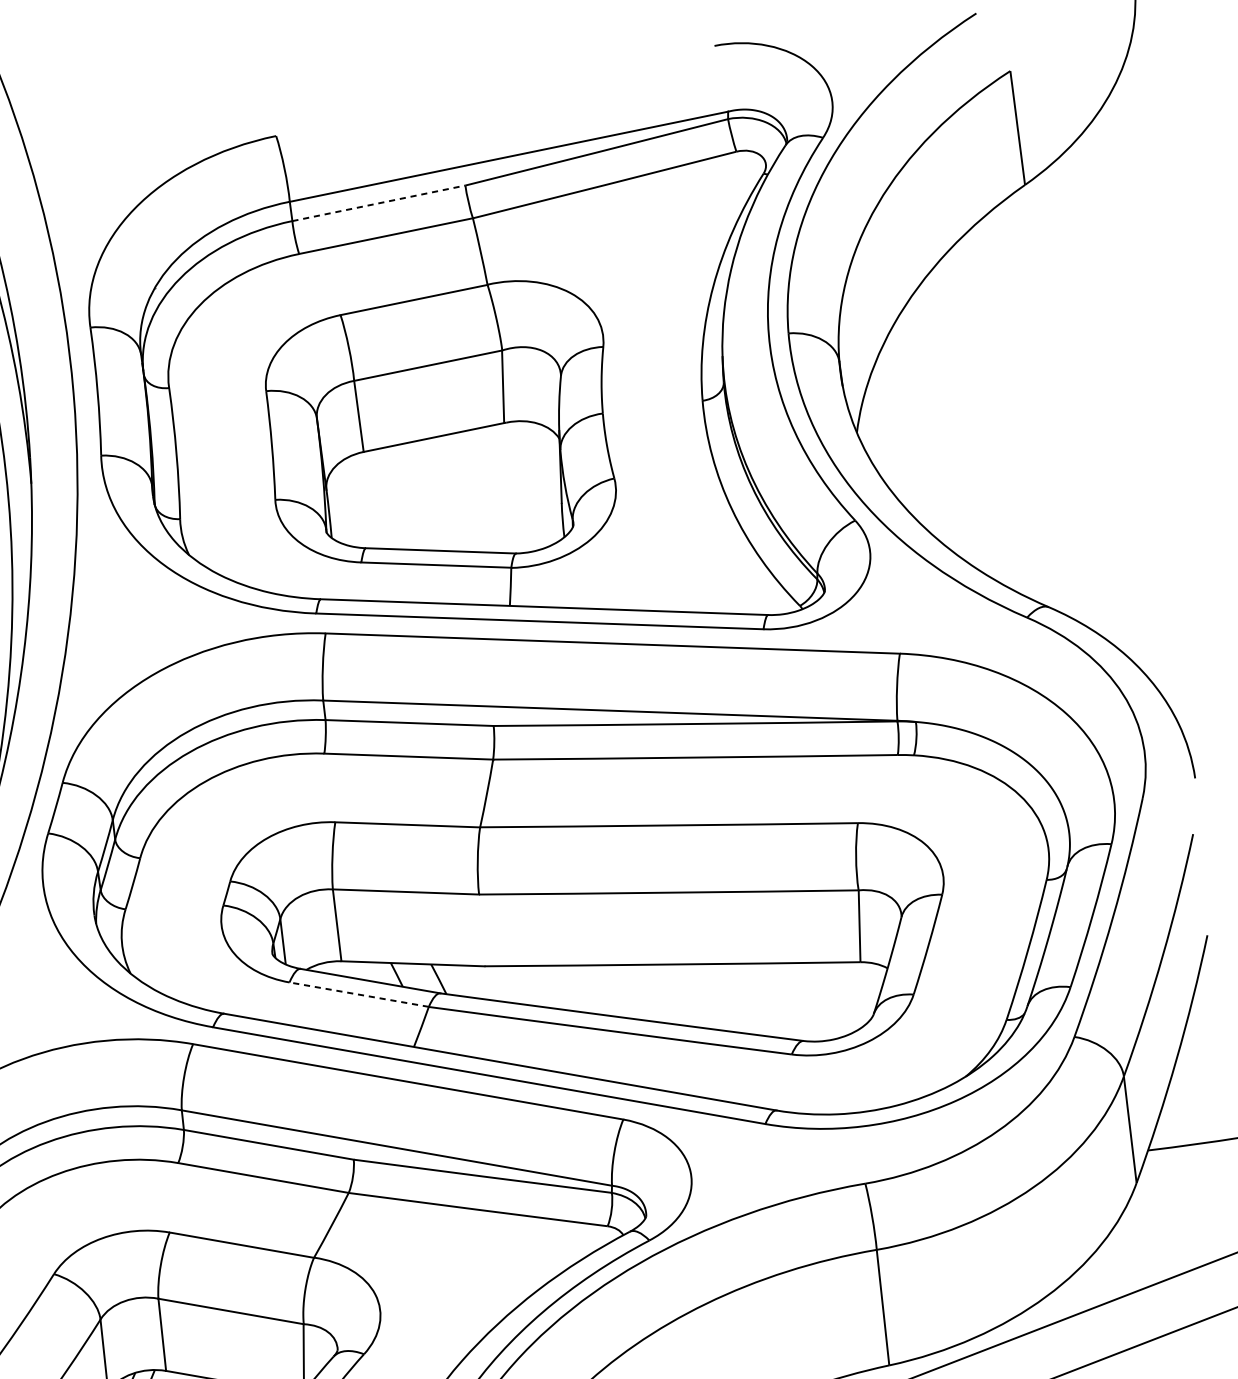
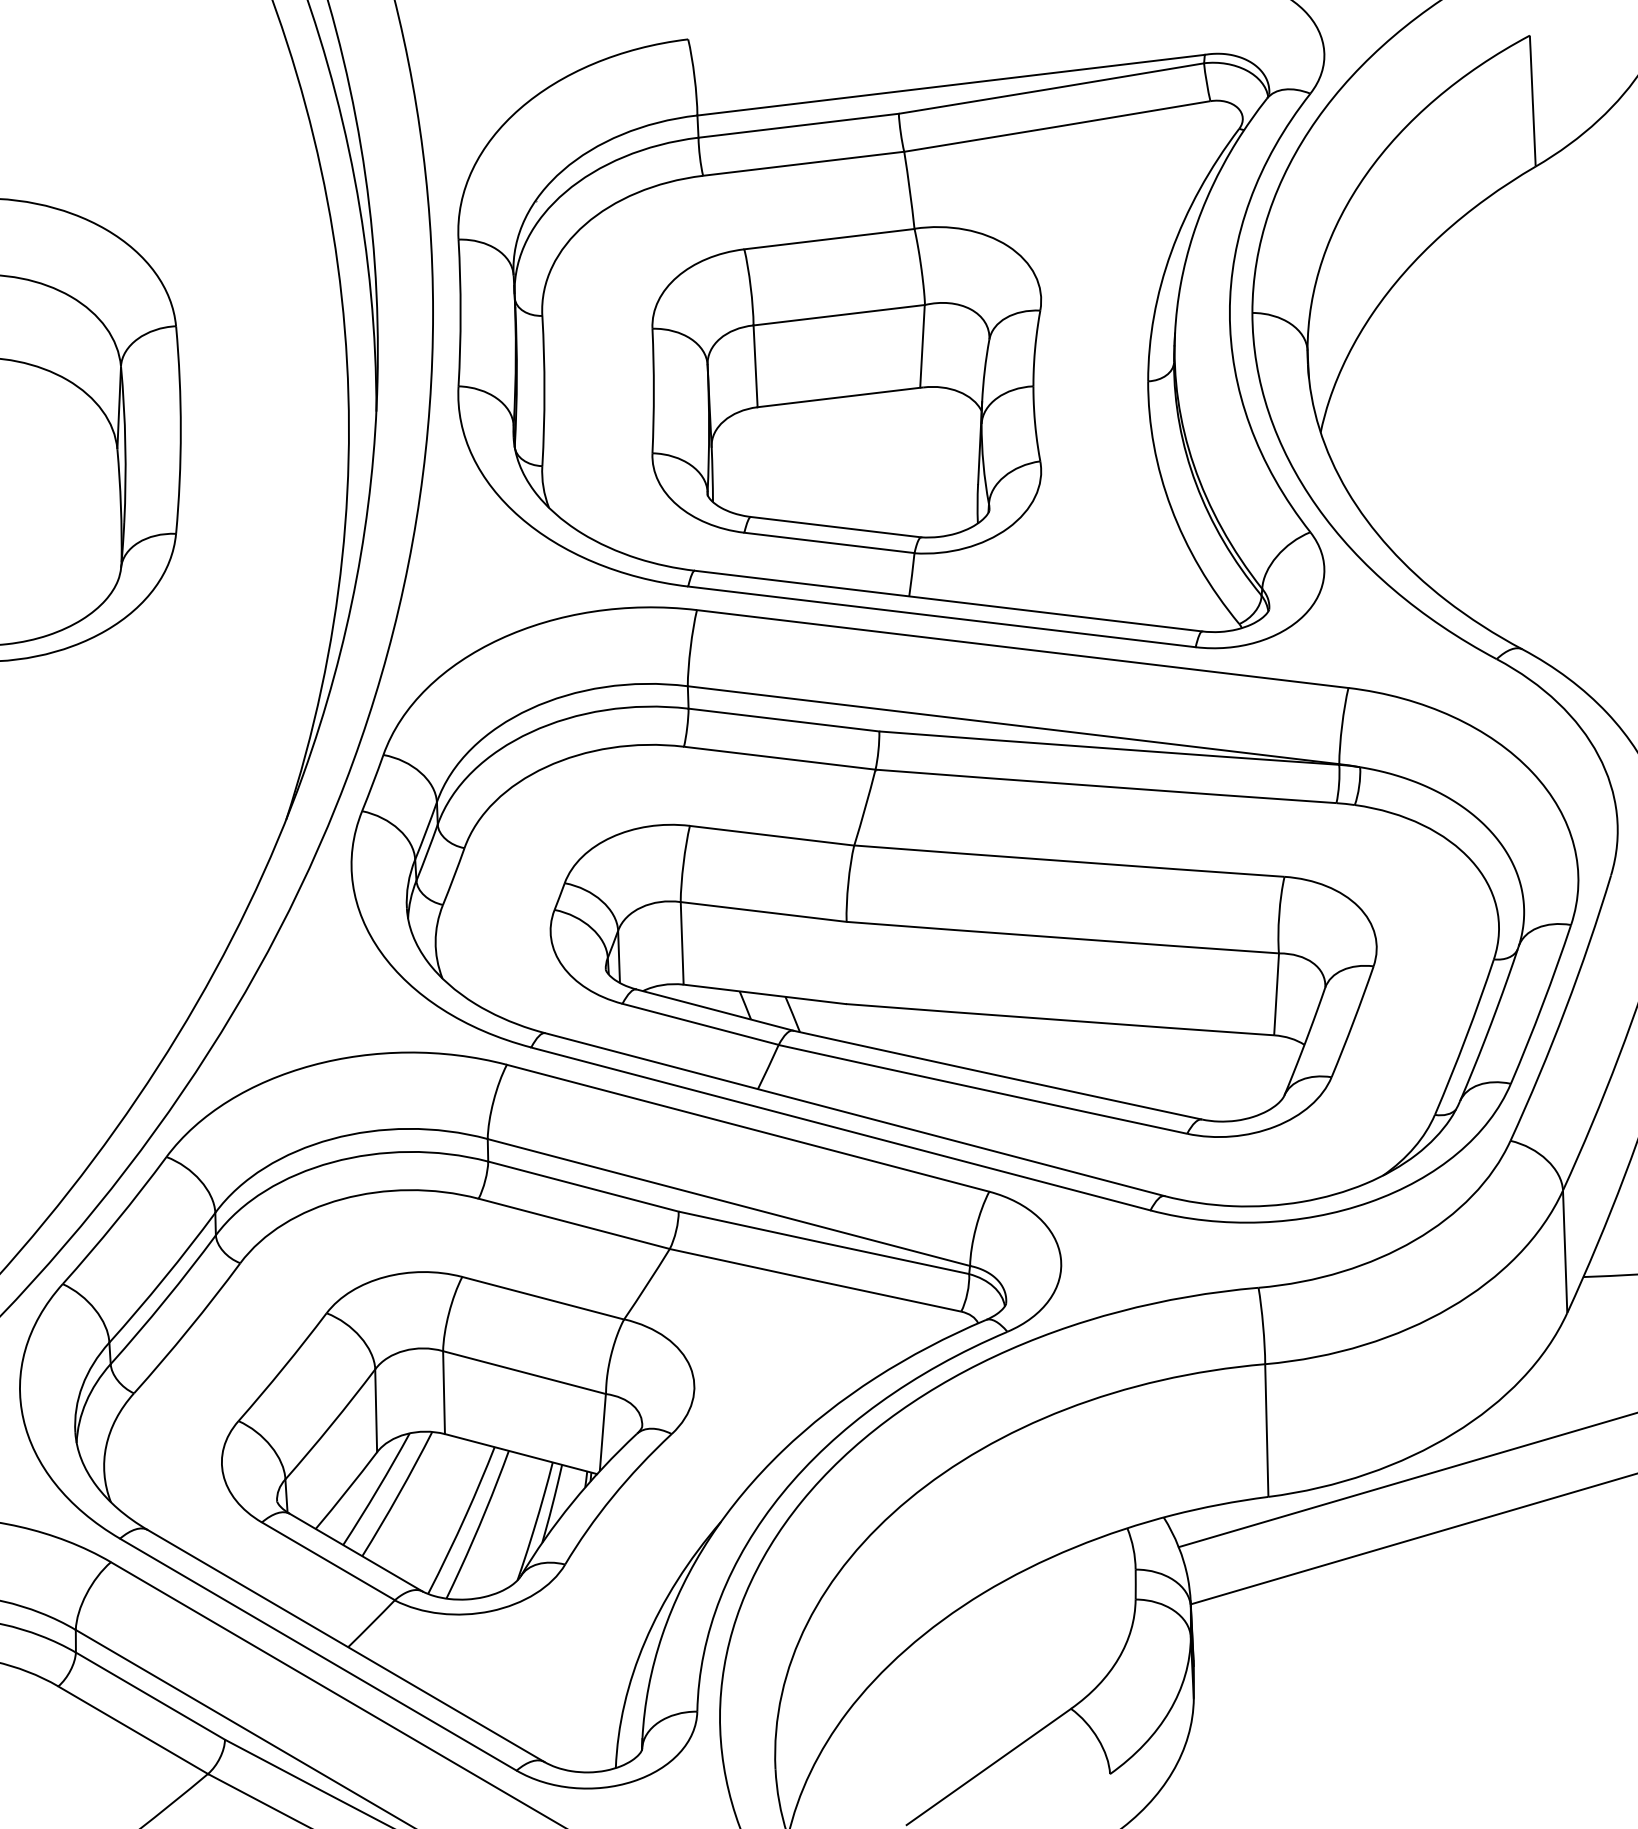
line: (378, 203) -> (798, 125), dashed -> solid
line: (359, 994) -> (700, 1024), dashed -> solid

